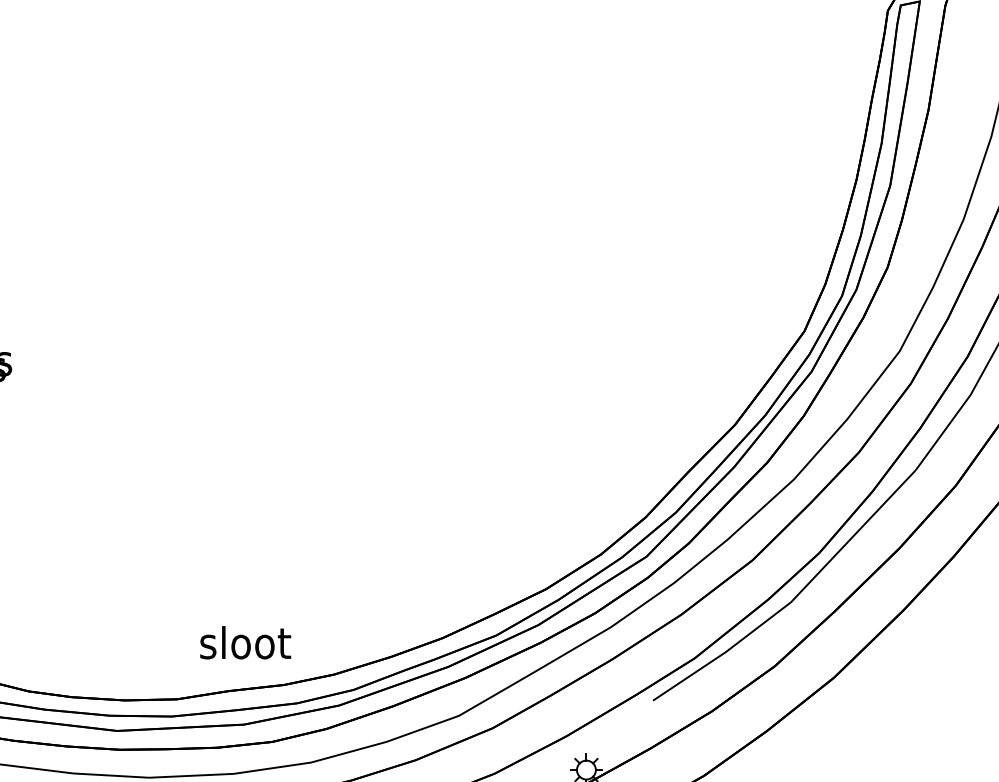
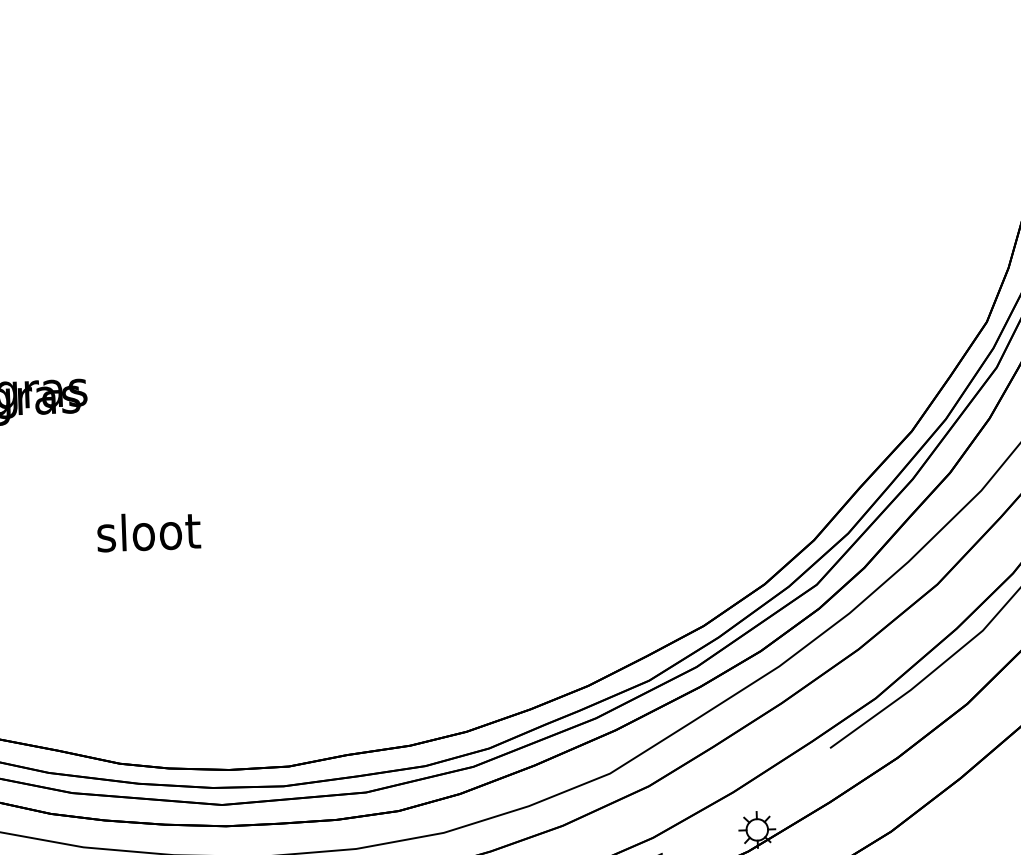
text: (245, 642) -> (148, 531), moved

